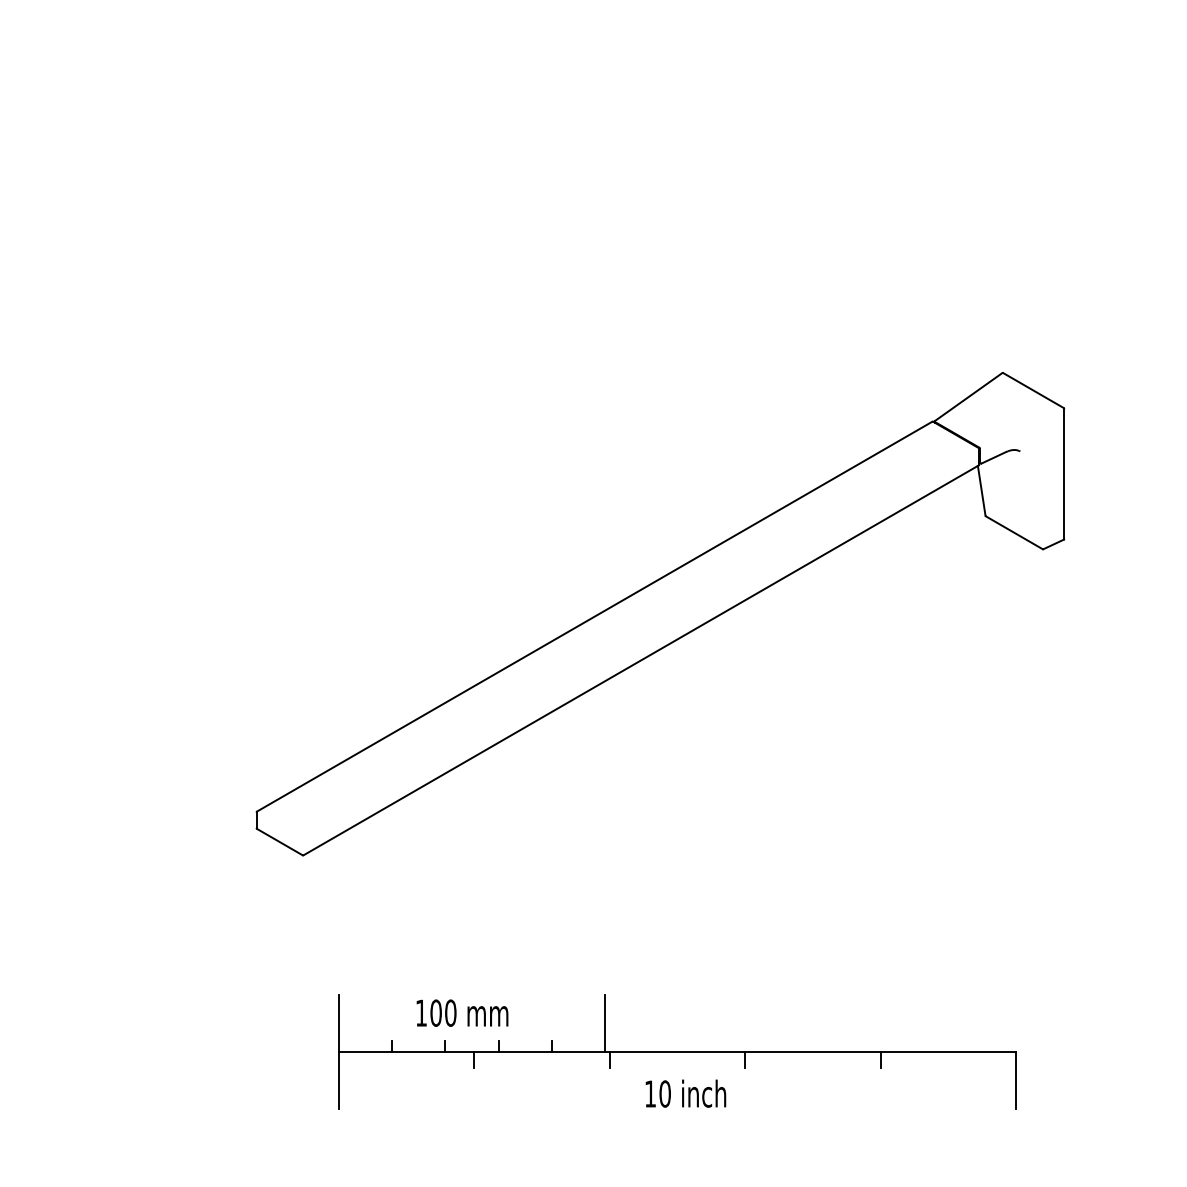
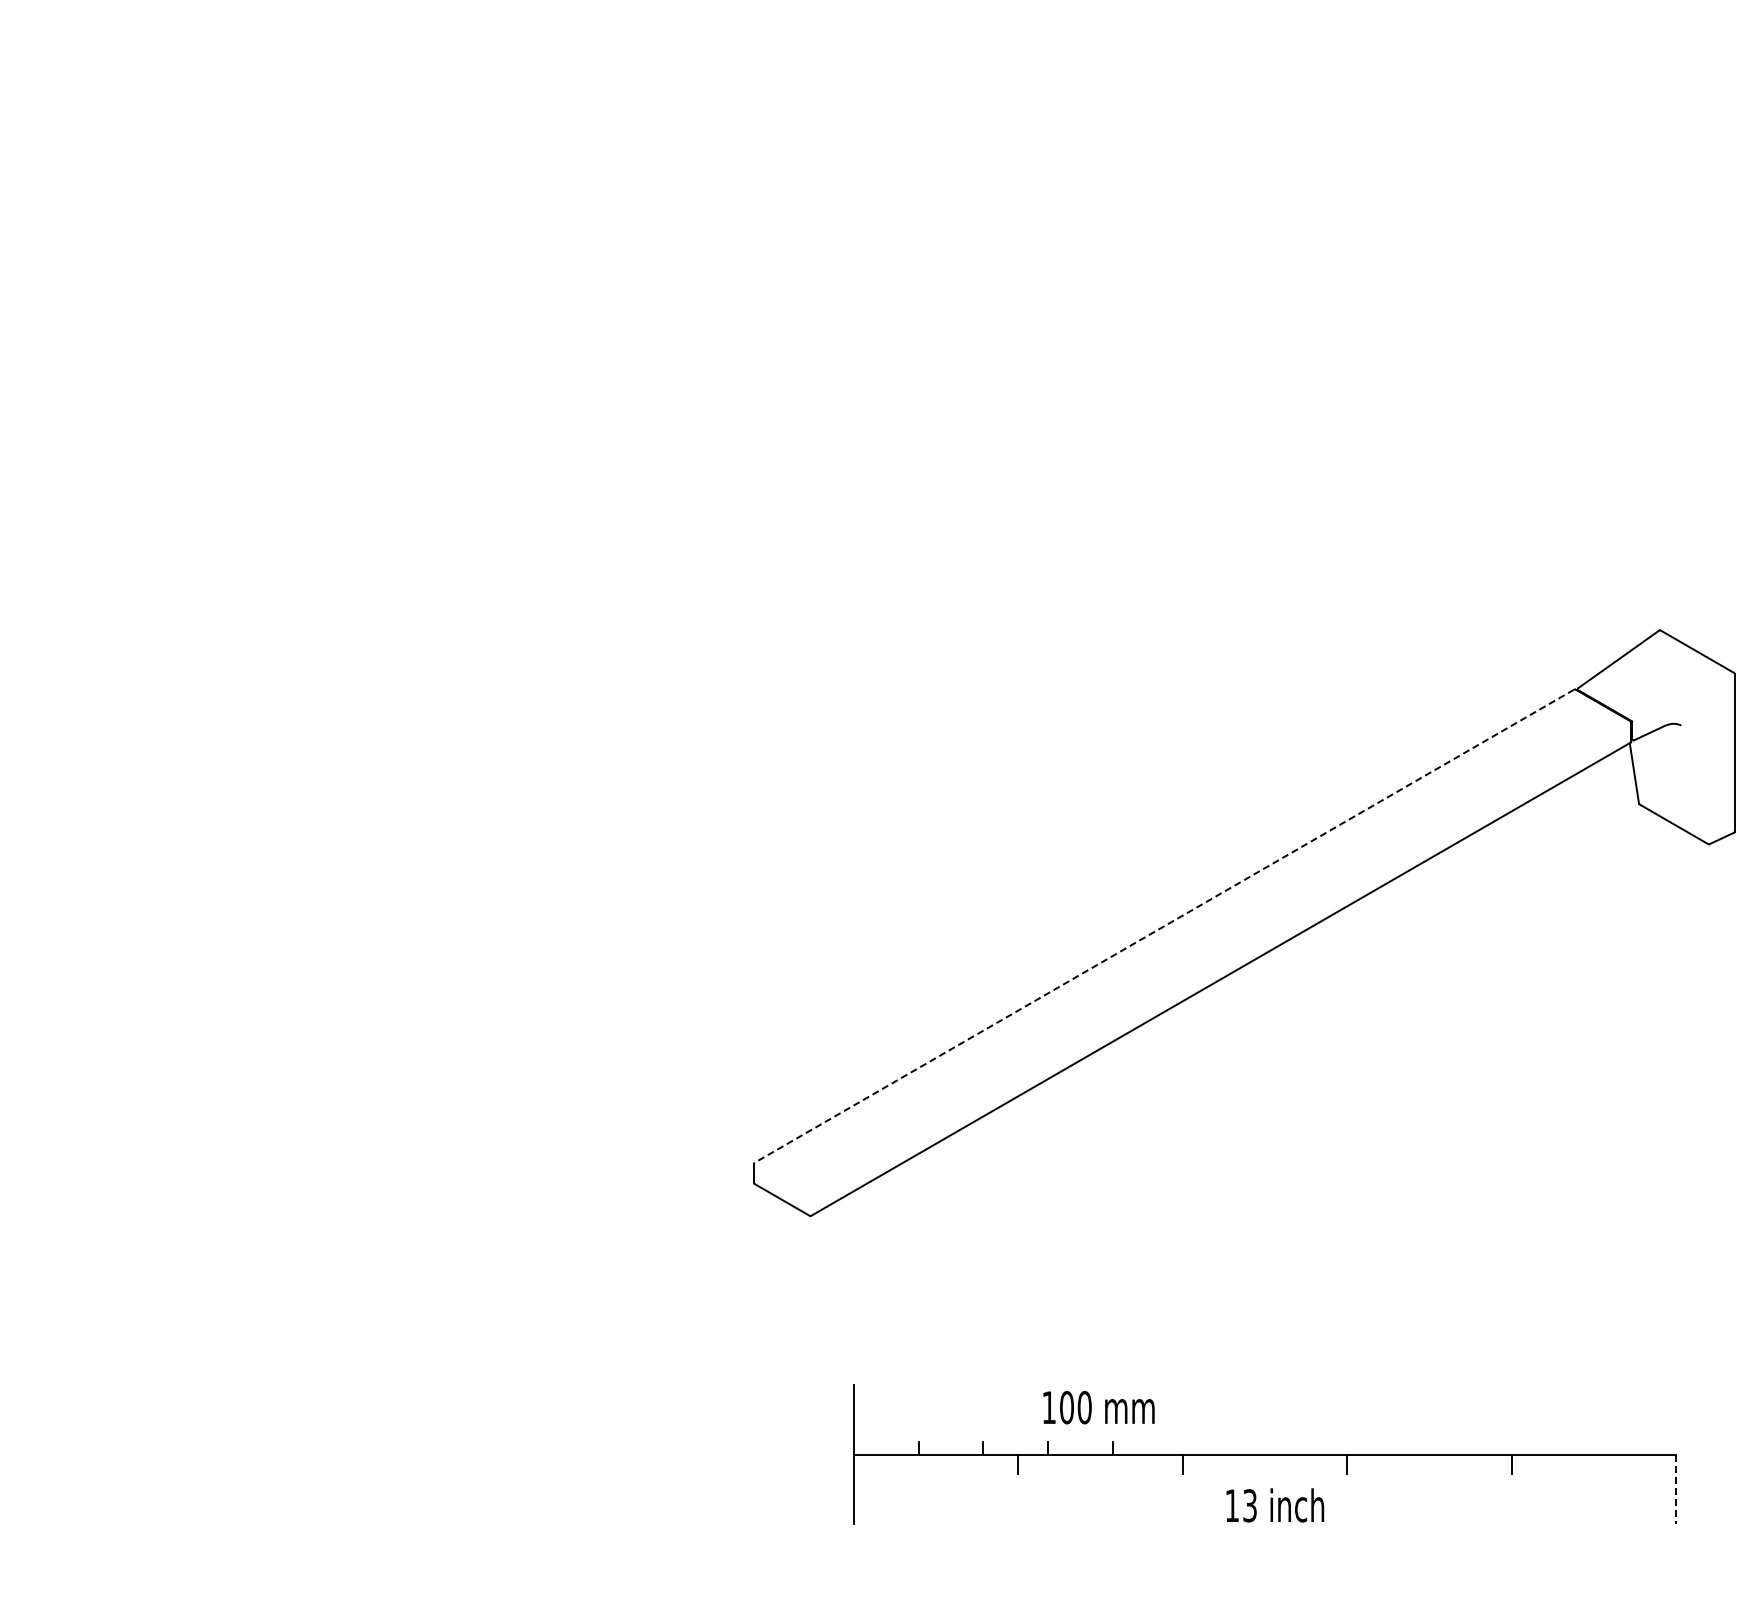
line: (594, 616) -> (1164, 926), solid -> dashed
text: (462, 1013) -> (1098, 1407), moved
line: (605, 1022) -> (1177, 1419), removed
line: (1016, 1080) -> (1676, 1489), solid -> dashed
text: (665, 1093) -> (1250, 1505), 10 -> 13

